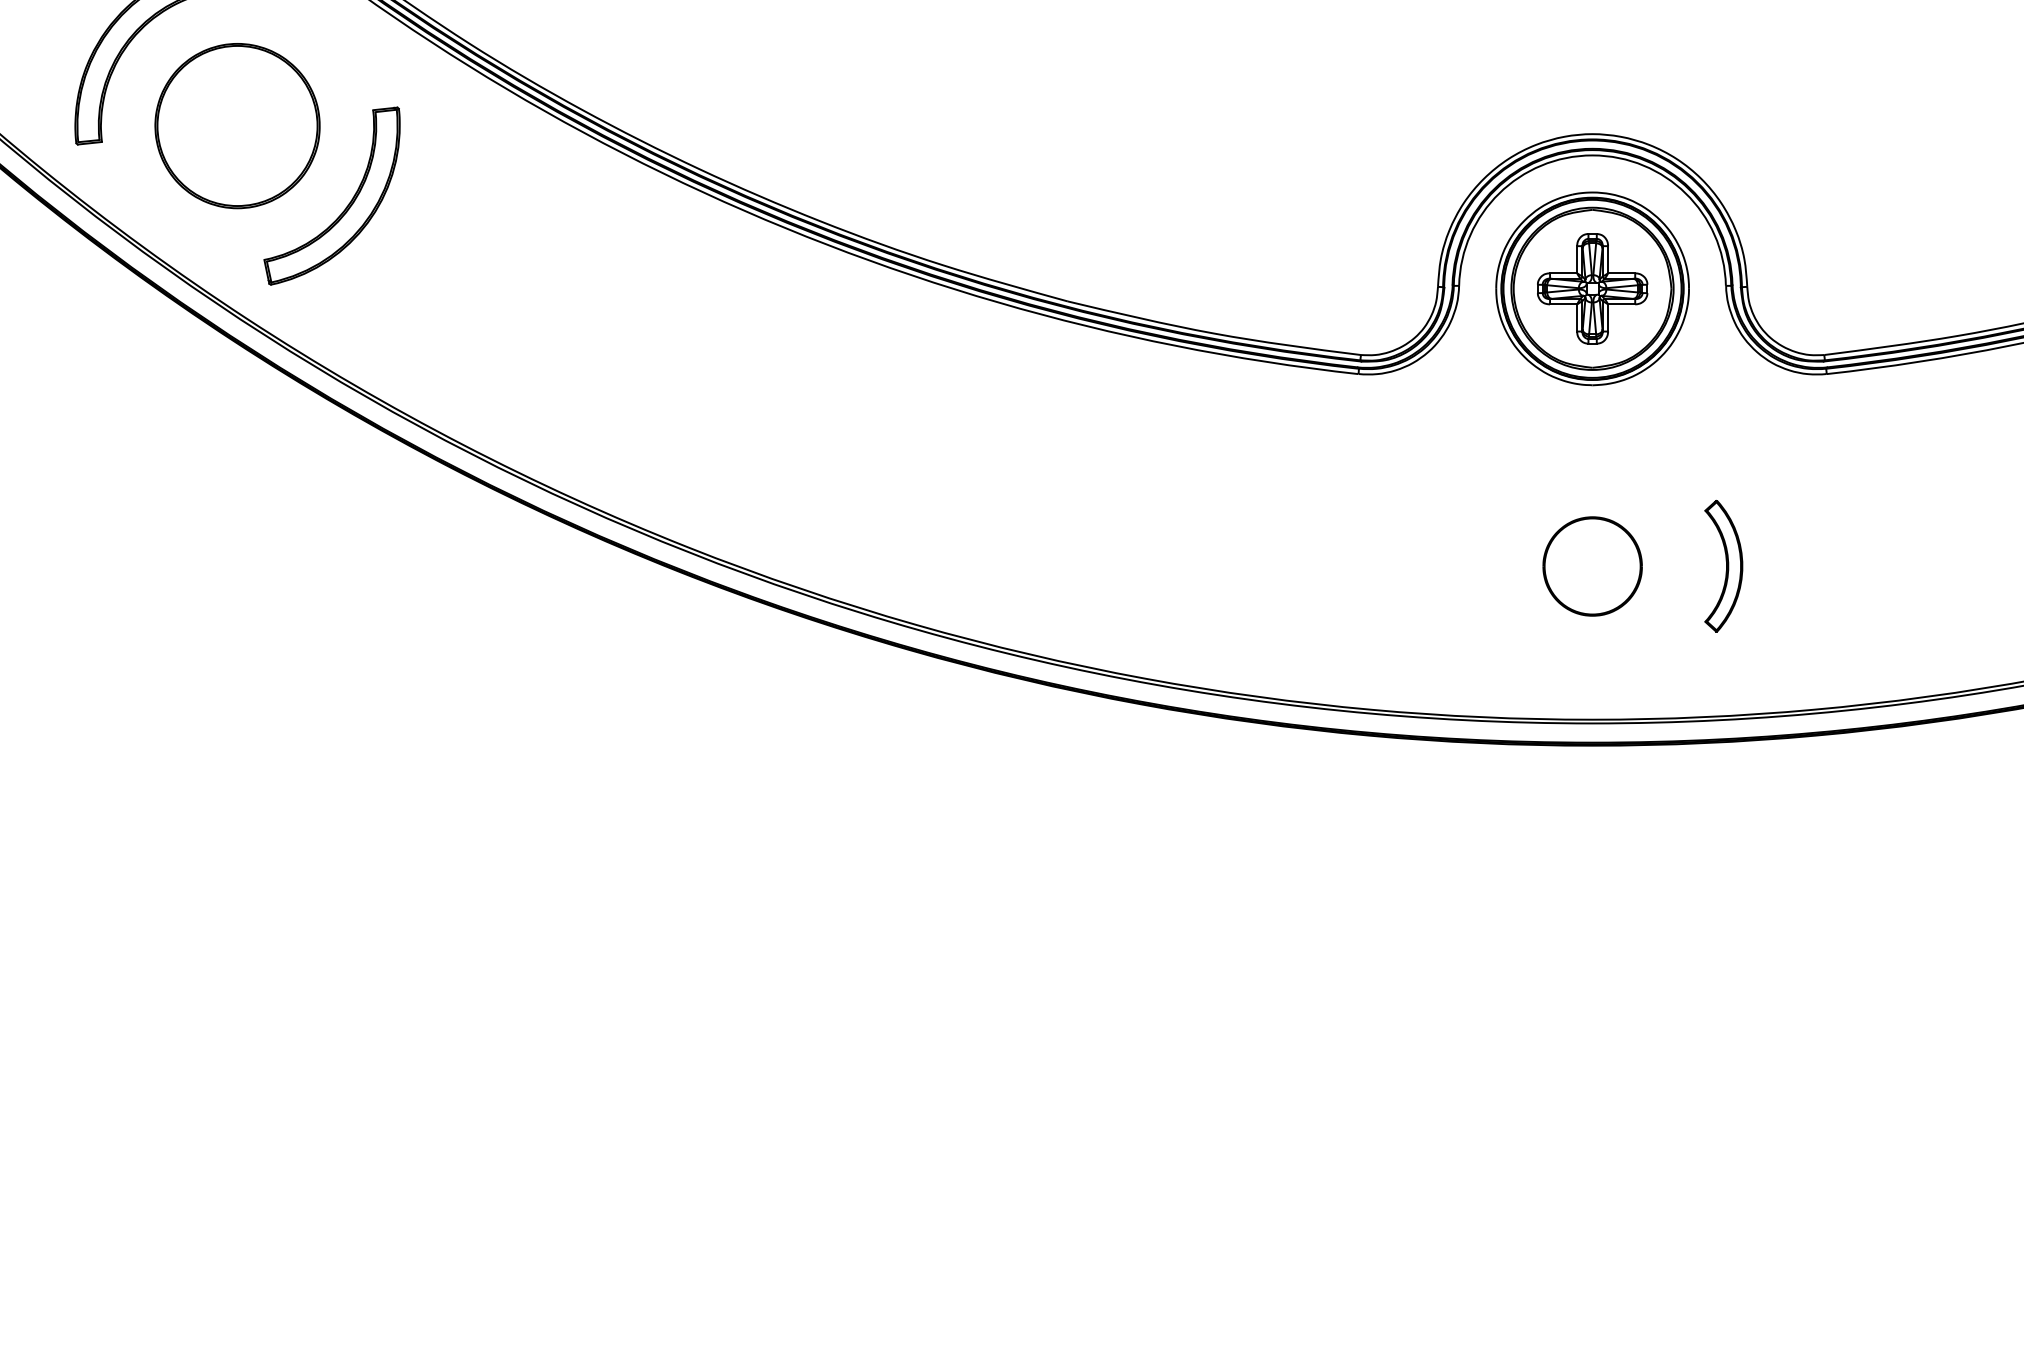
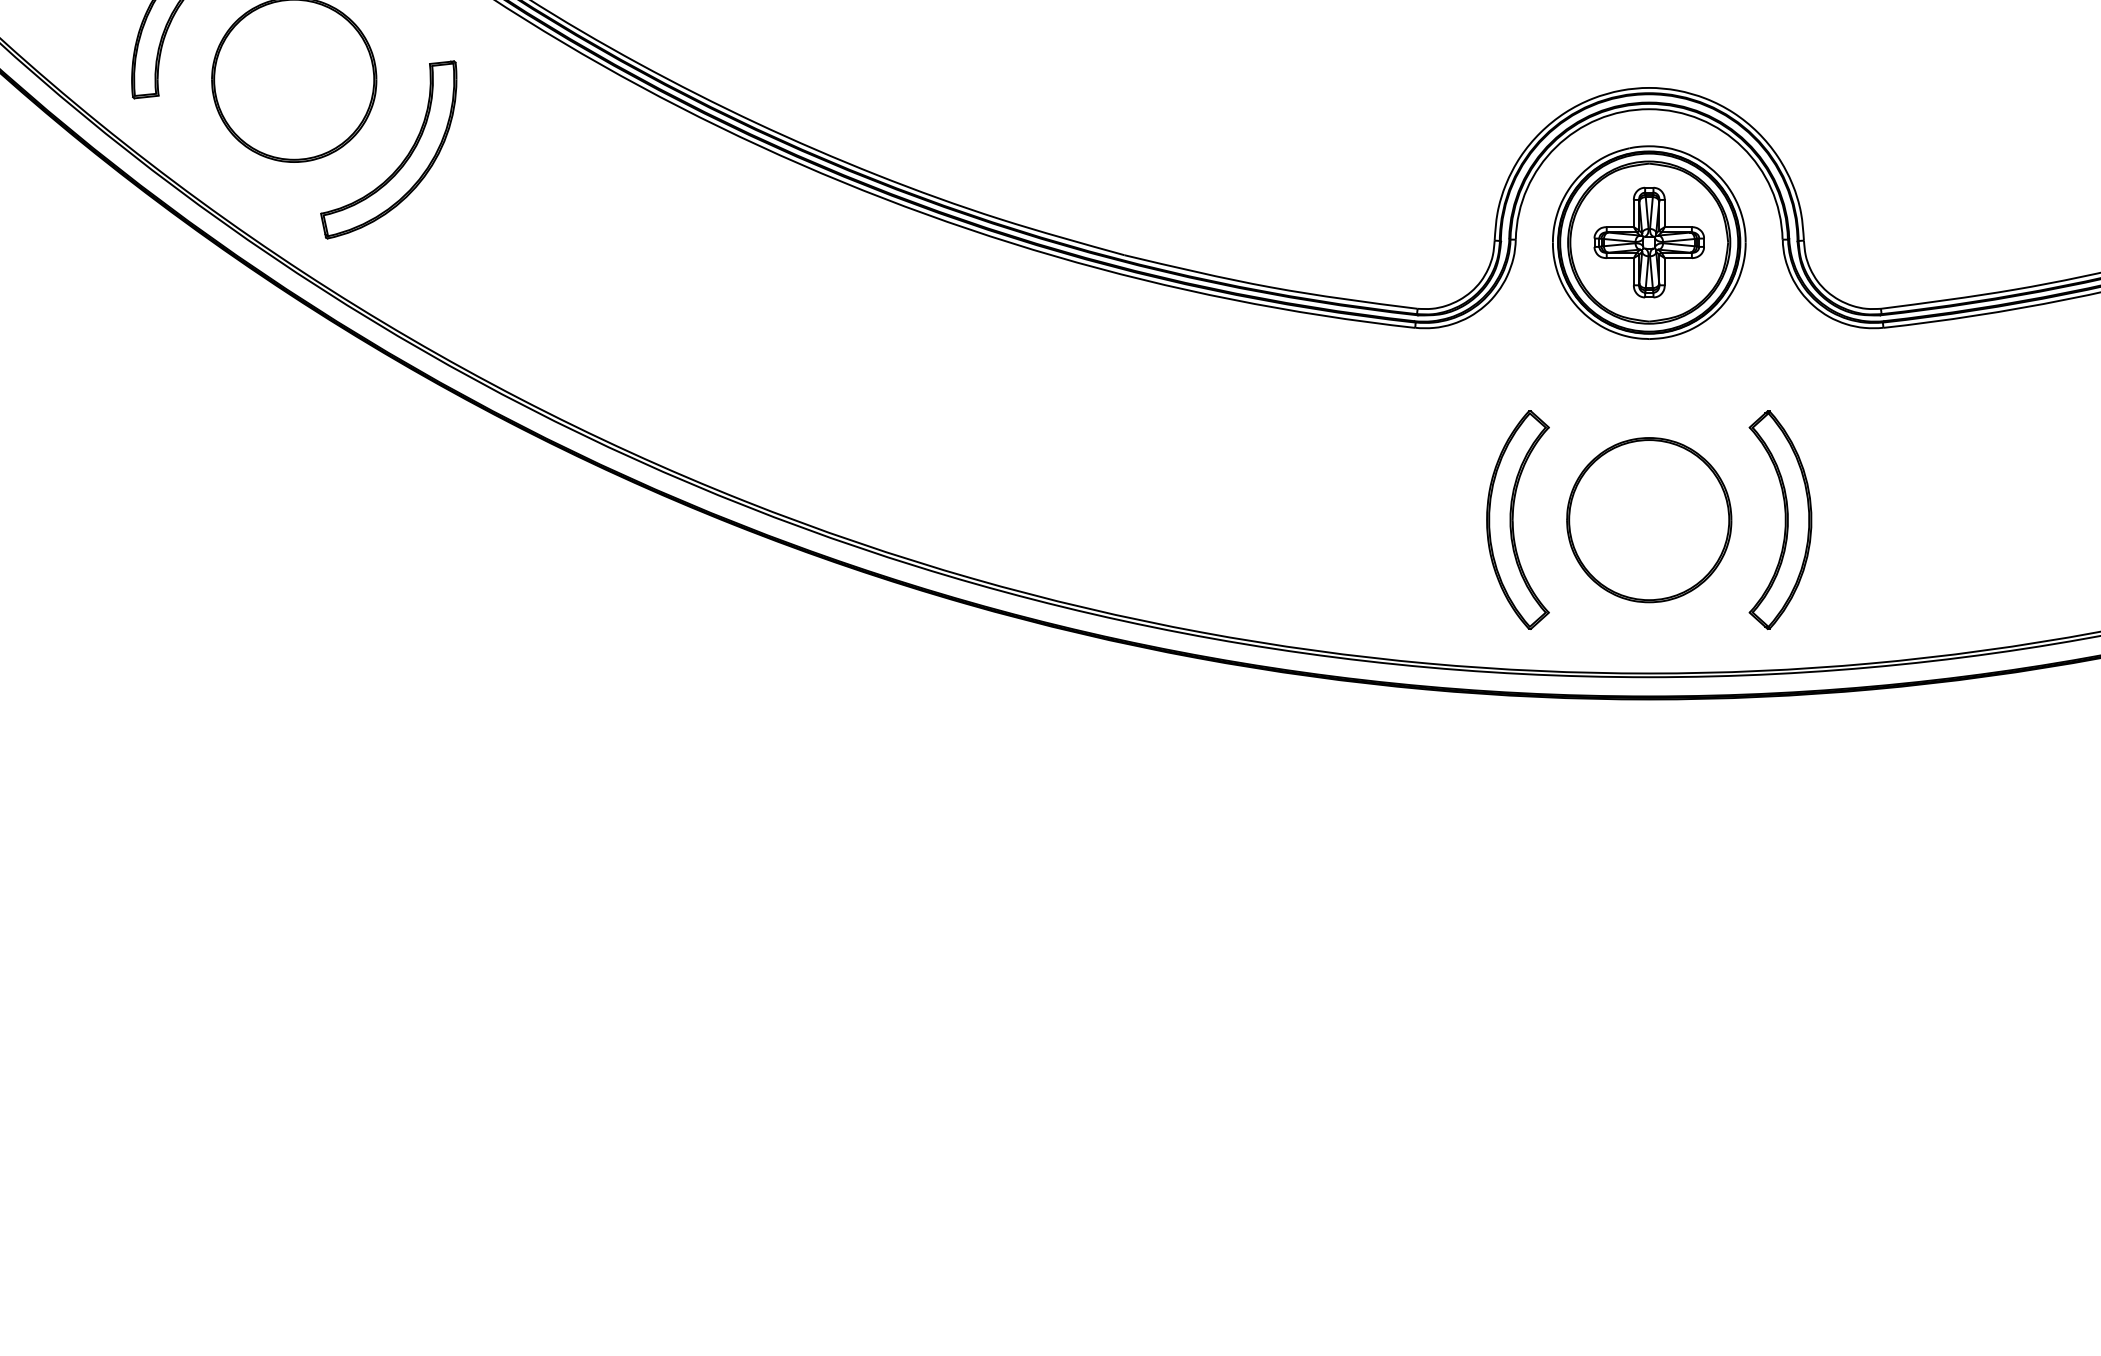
part: (1460, 565) -> (1517, 519), added
part: (1723, 565) -> (1780, 519), size x1.67
part: (1592, 566) -> (1649, 520), size x1.67

